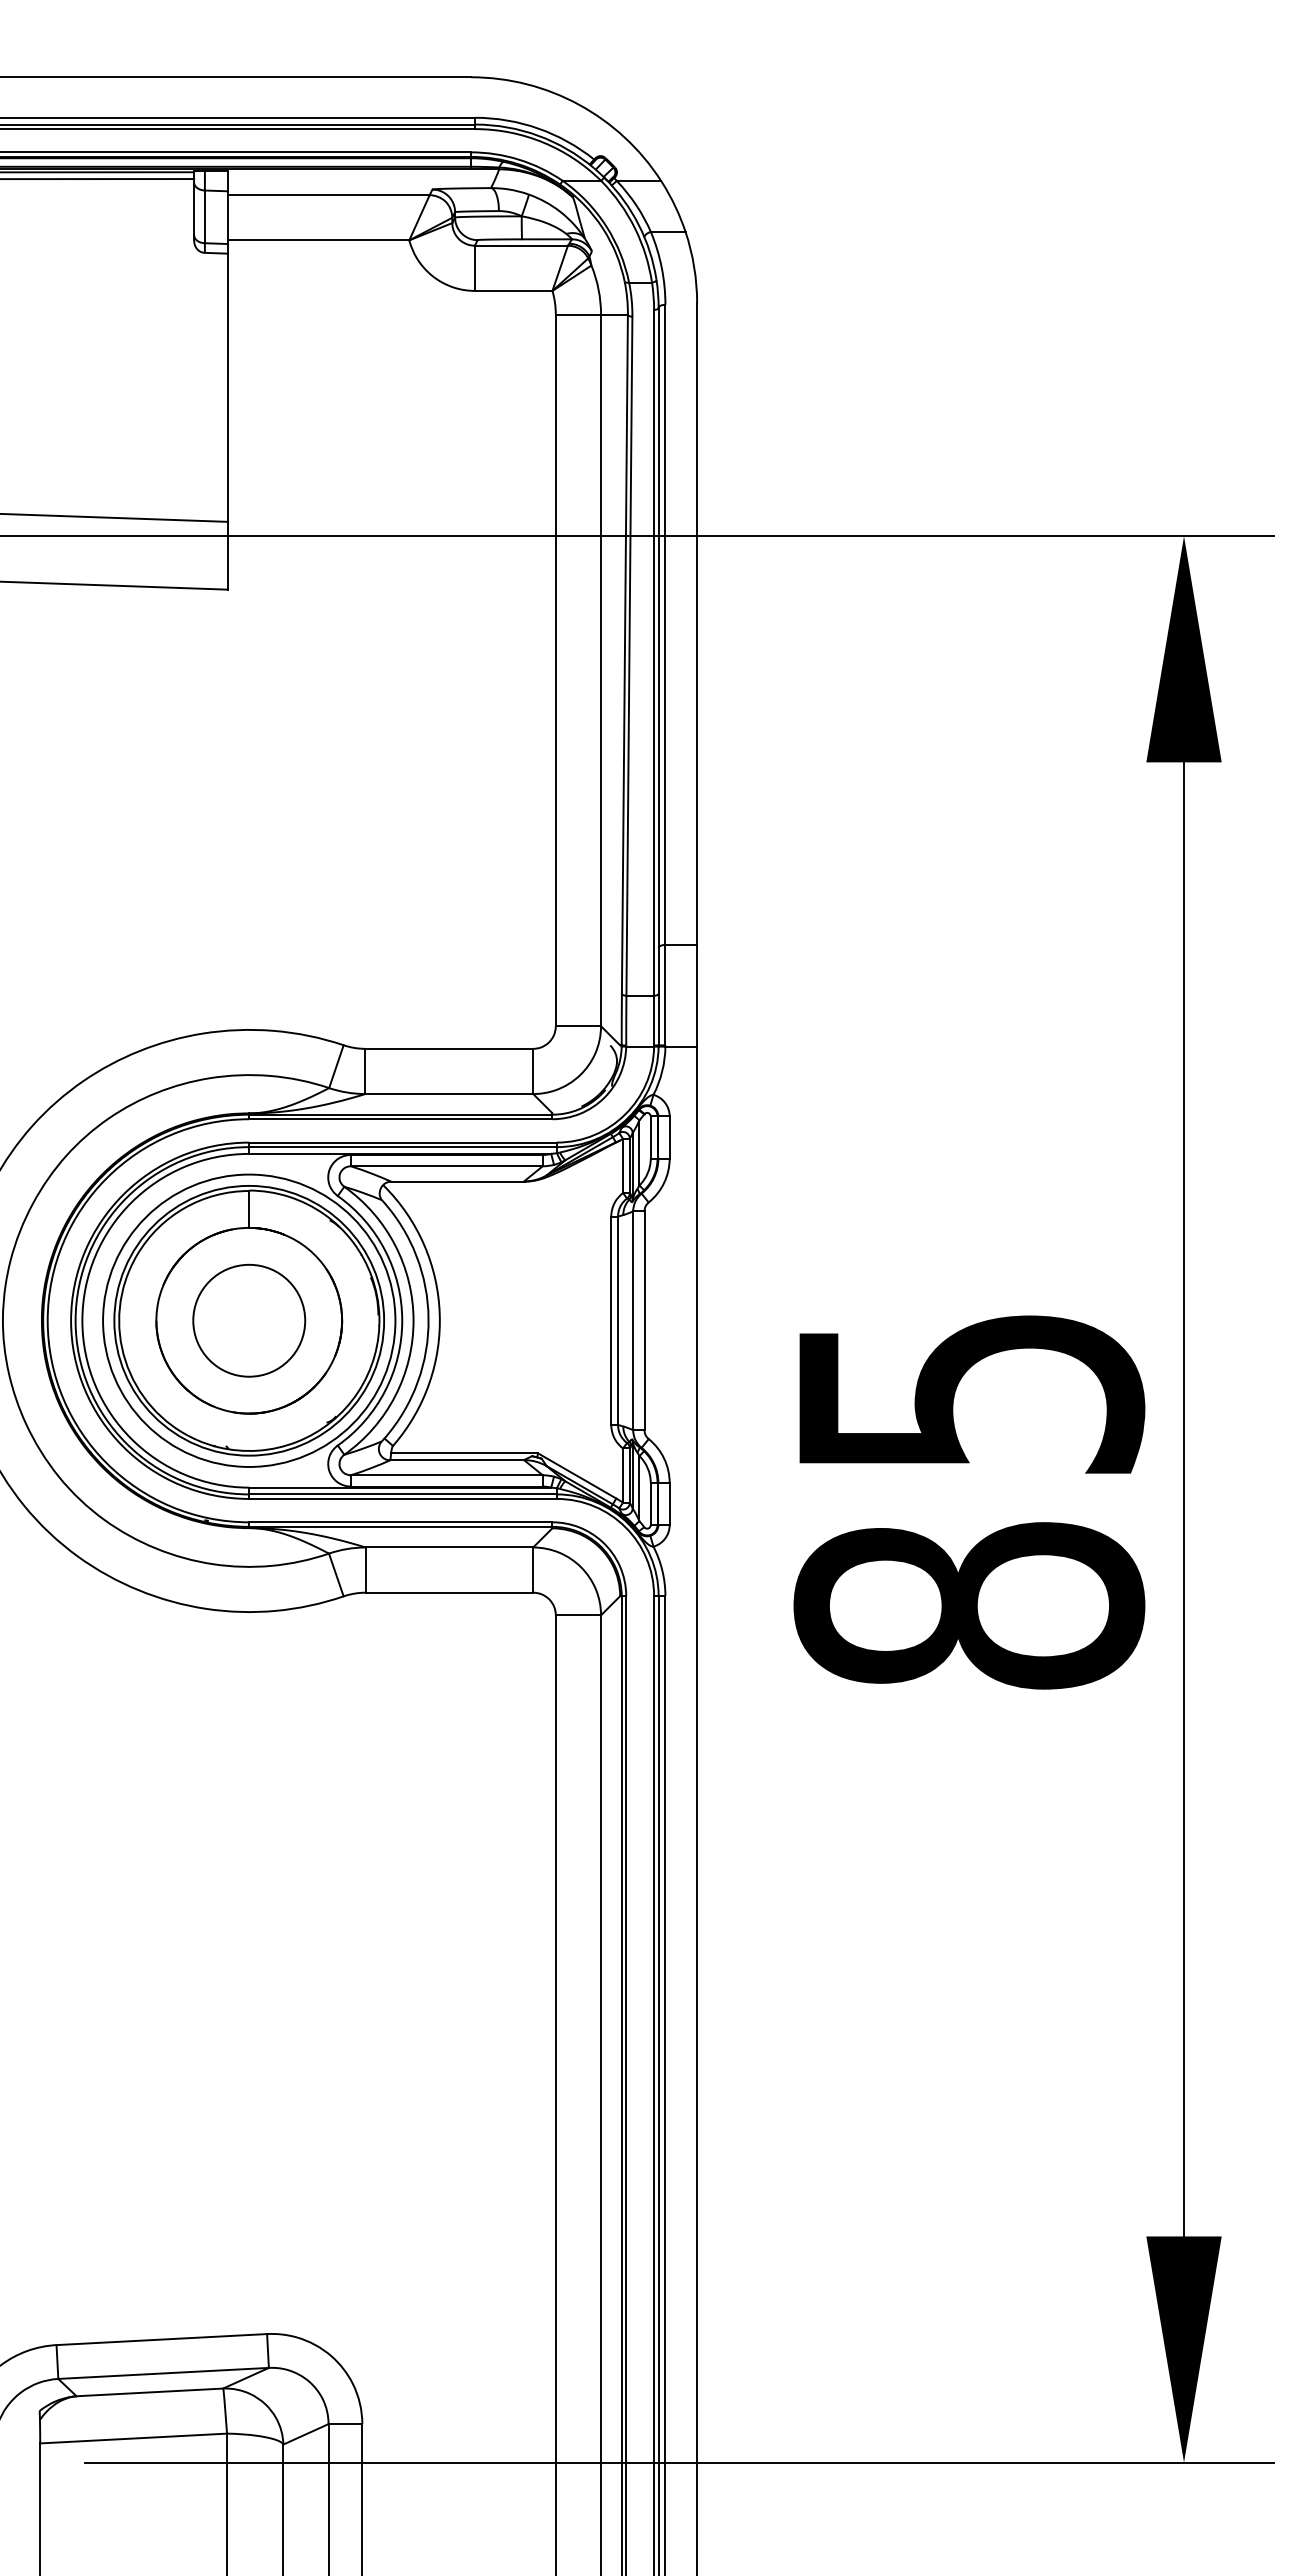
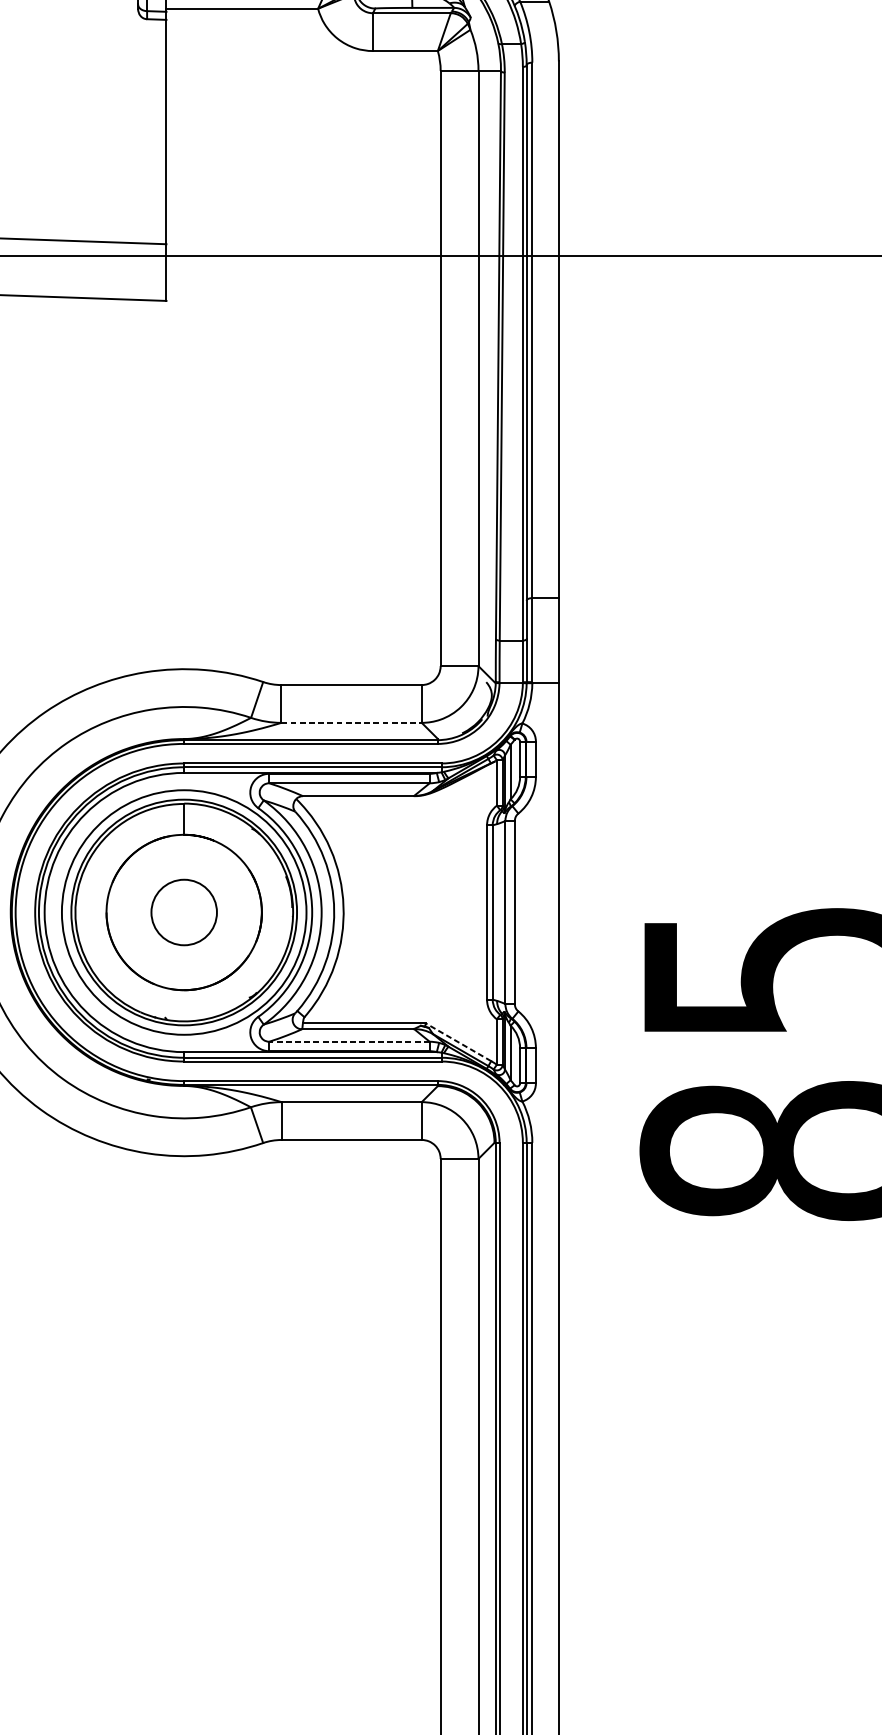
line: (449, 1094) -> (351, 723), solid -> dashed
circle: (249, 1320) -> (184, 912), size x0.7
line: (446, 1475) -> (349, 1041), solid -> dashed
line: (576, 1475) -> (457, 1041), solid -> dashed

